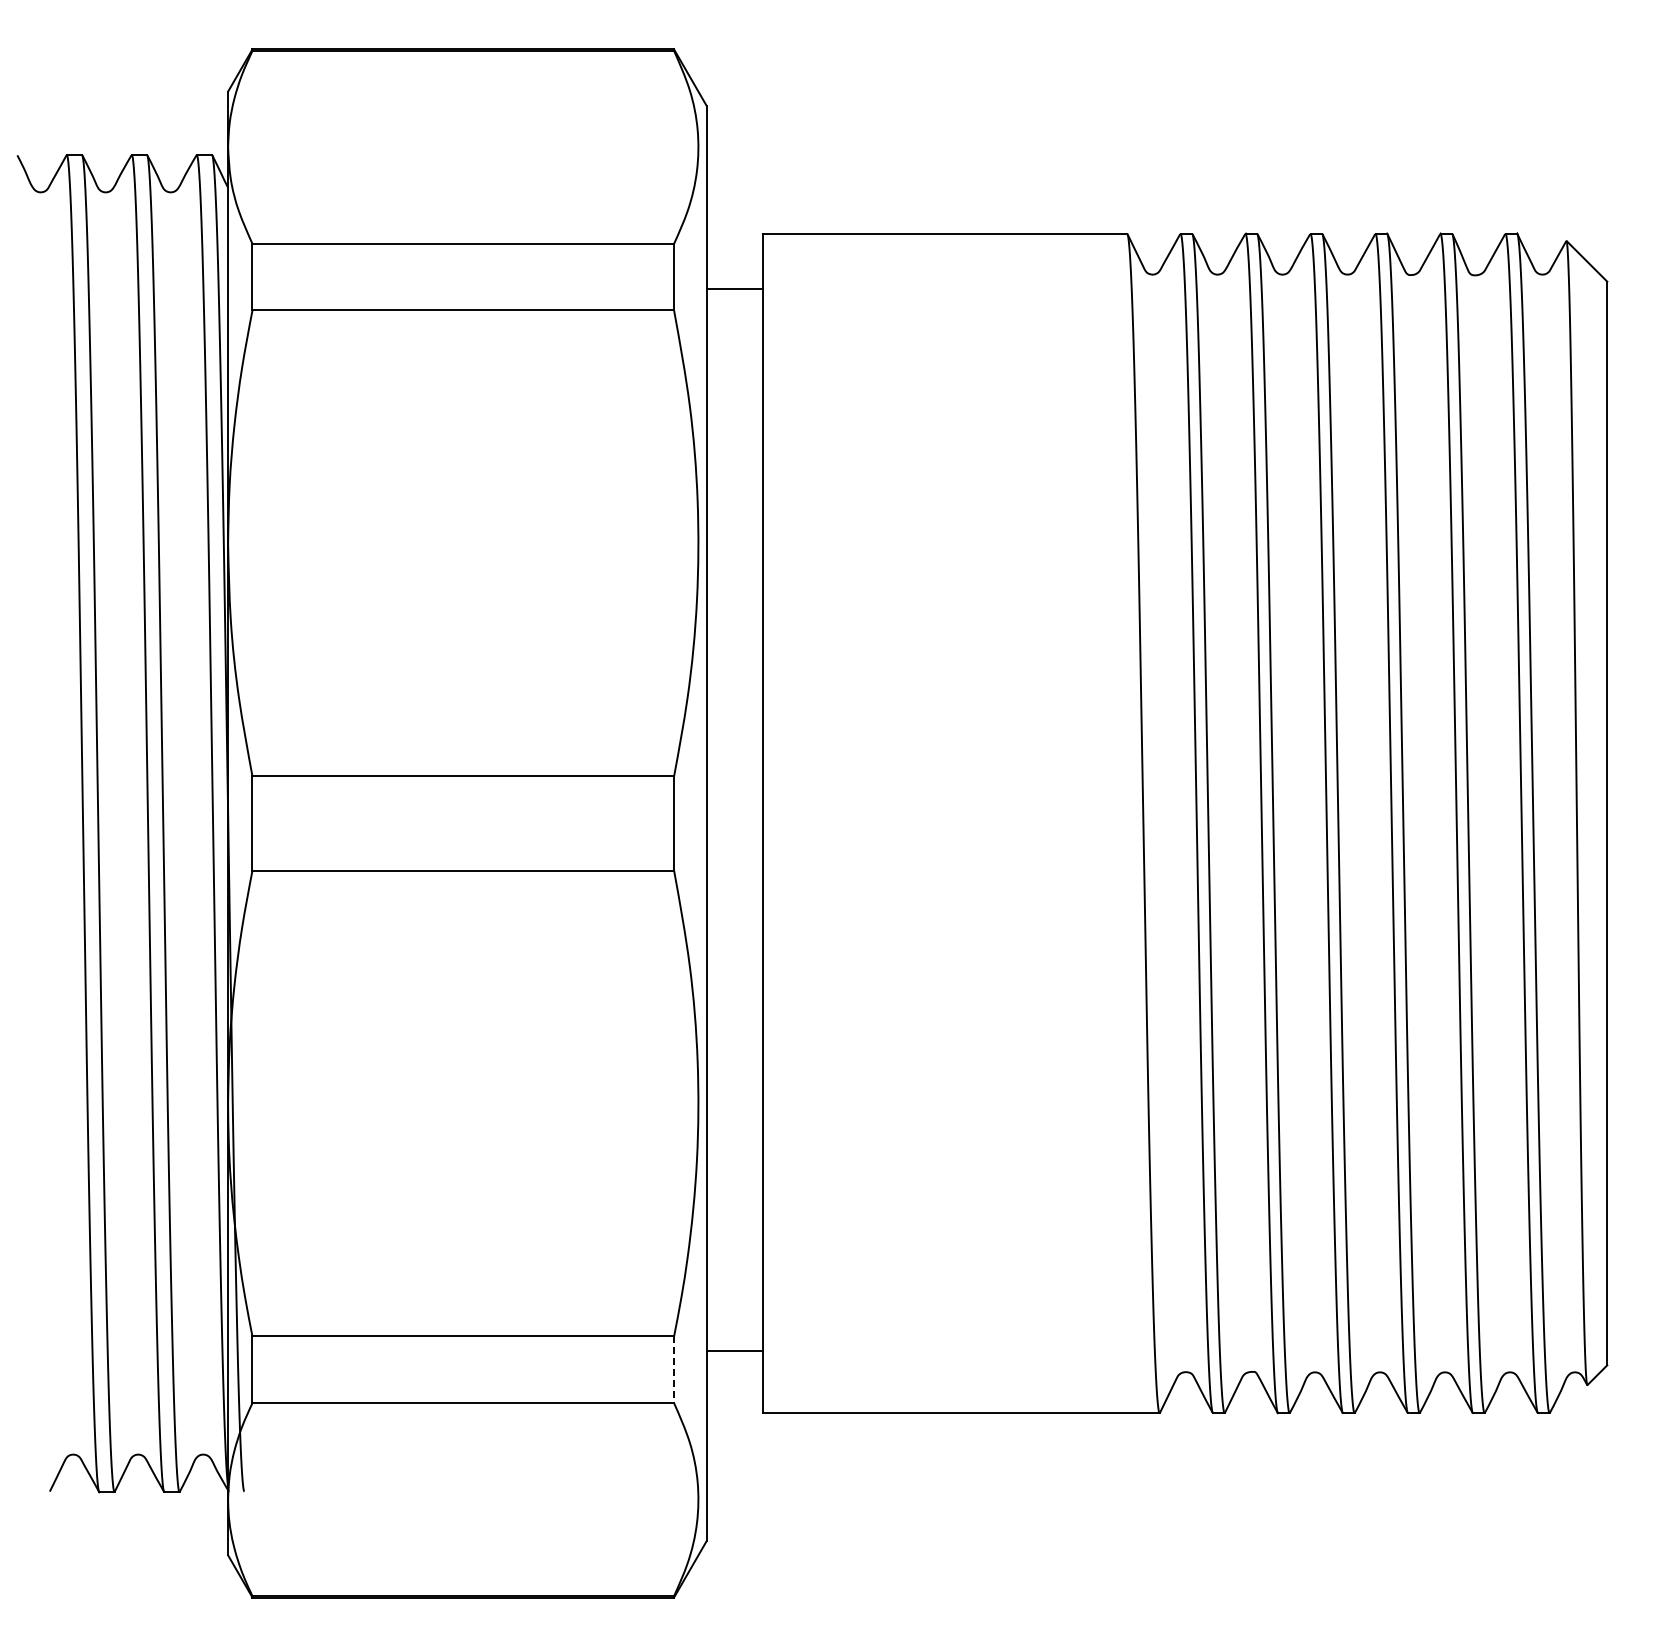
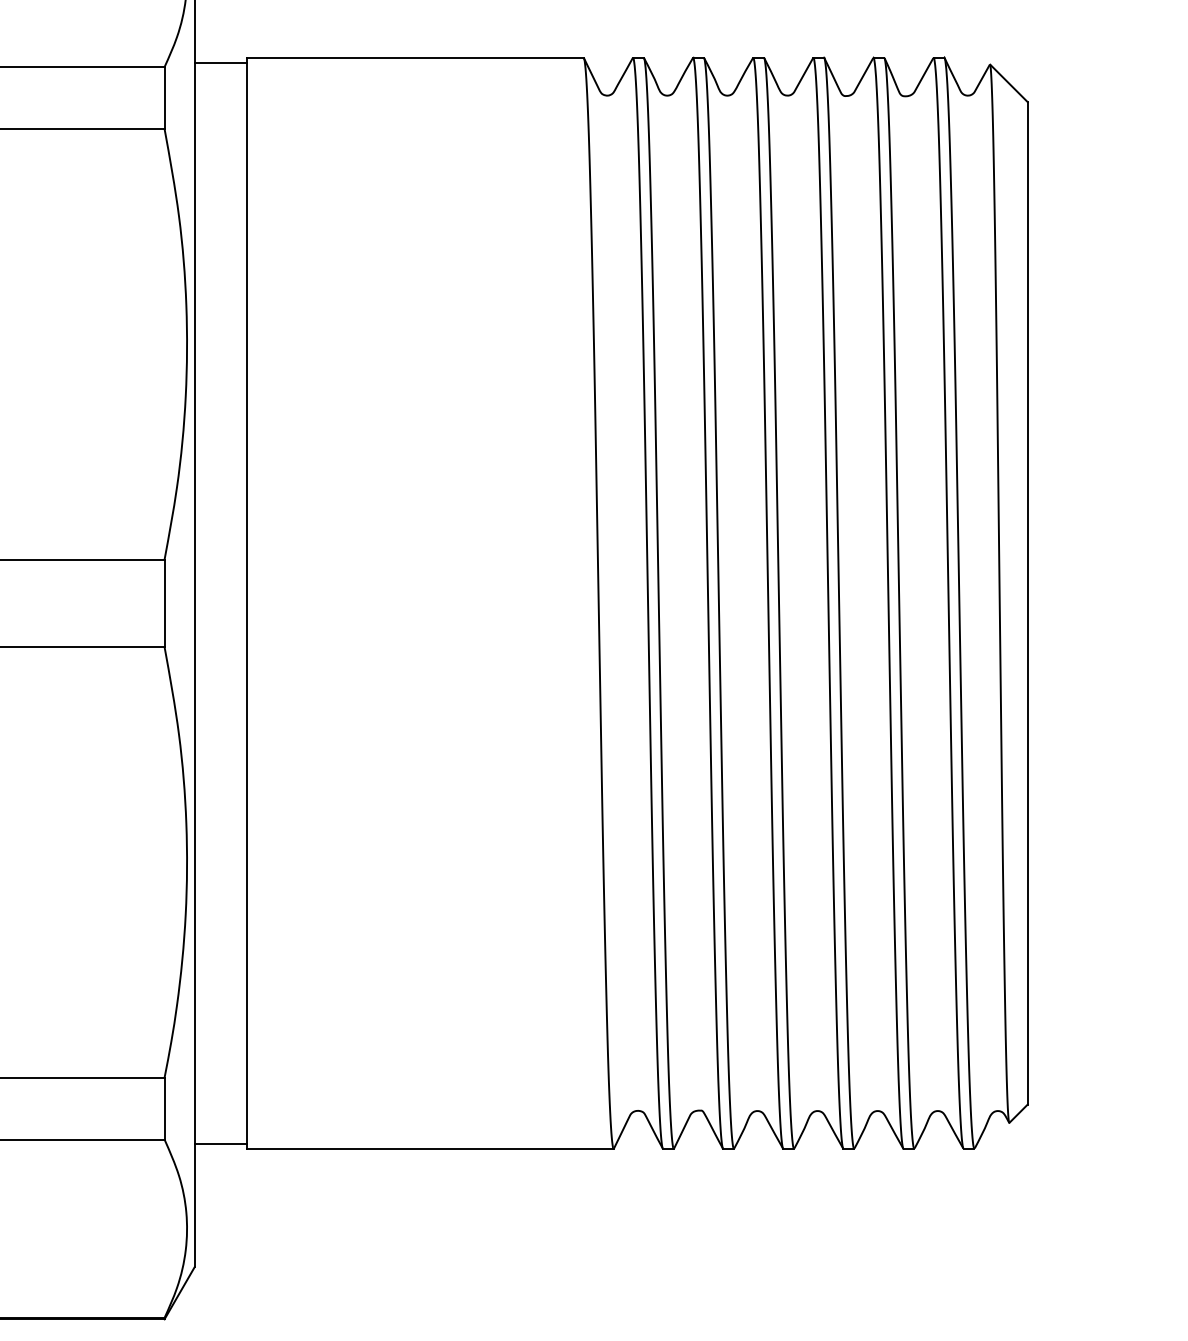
line: (734, 289) -> (220, 63), moved
line: (734, 1350) -> (220, 1143), moved
line: (674, 1370) -> (164, 1109), dashed -> solid

